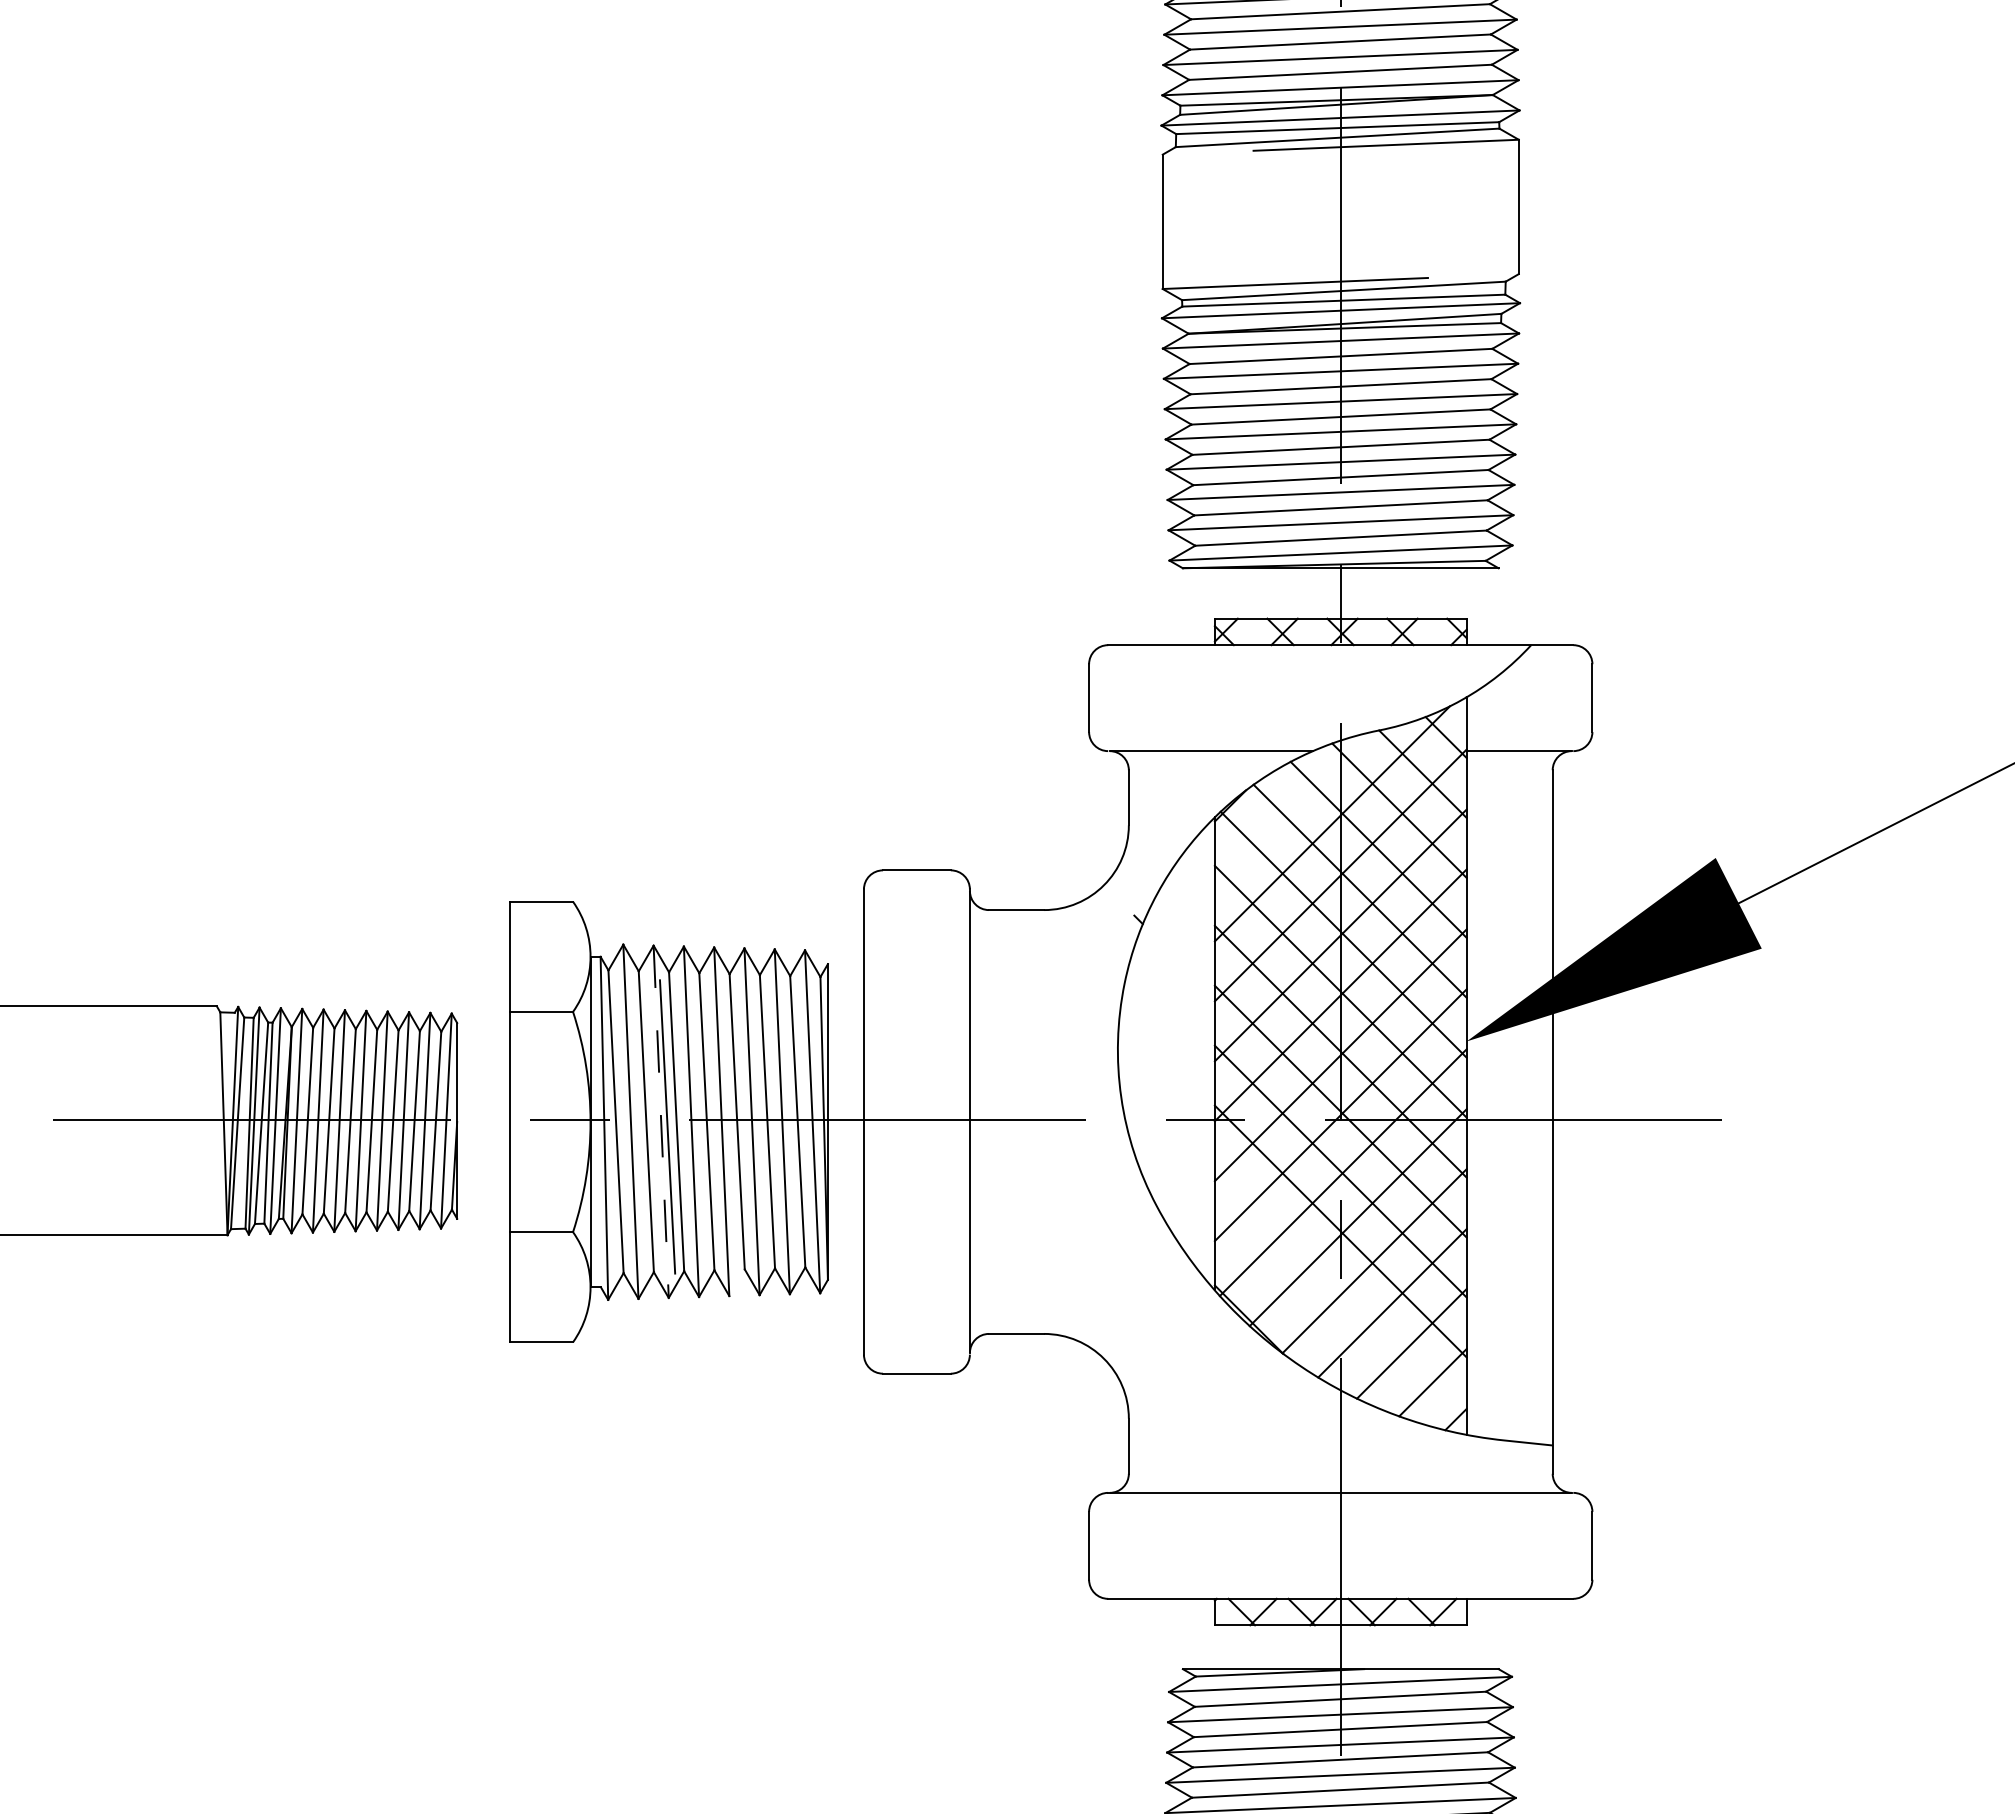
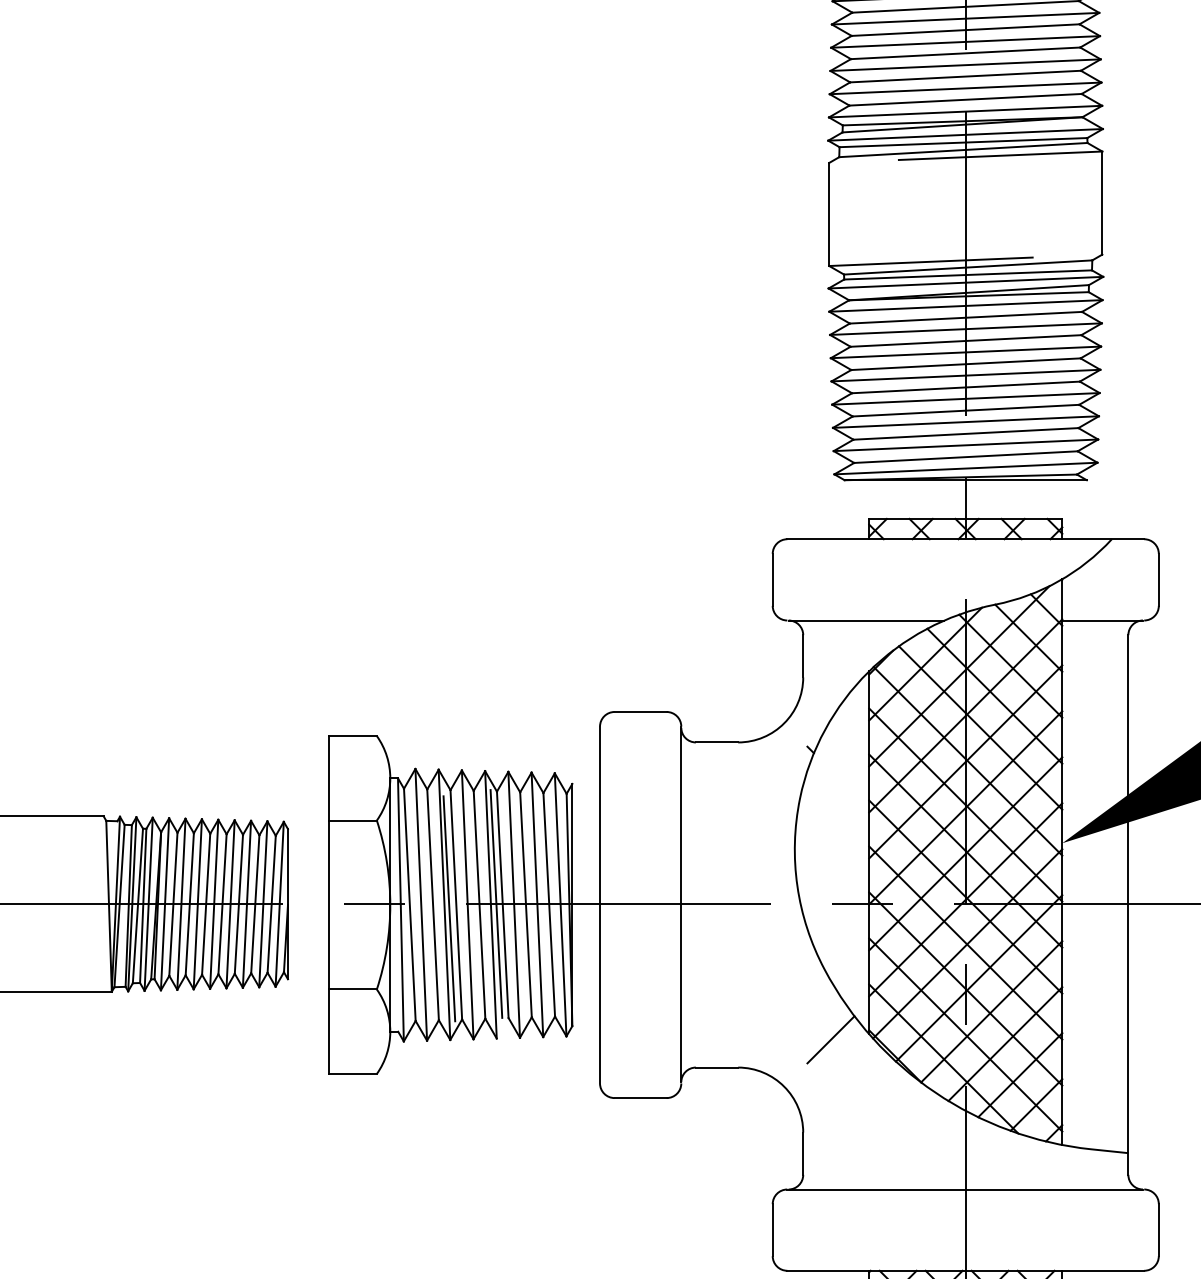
line: (1288, 807) -> (925, 663), added
line: (728, 1120) -> (496, 903), added
line: (661, 1122) -> (444, 905), dashed -> solid
line: (1340, 1291) -> (965, 1035), added
line: (1164, 1297) -> (830, 1039), added
line: (1311, 1322) -> (943, 1058), added

